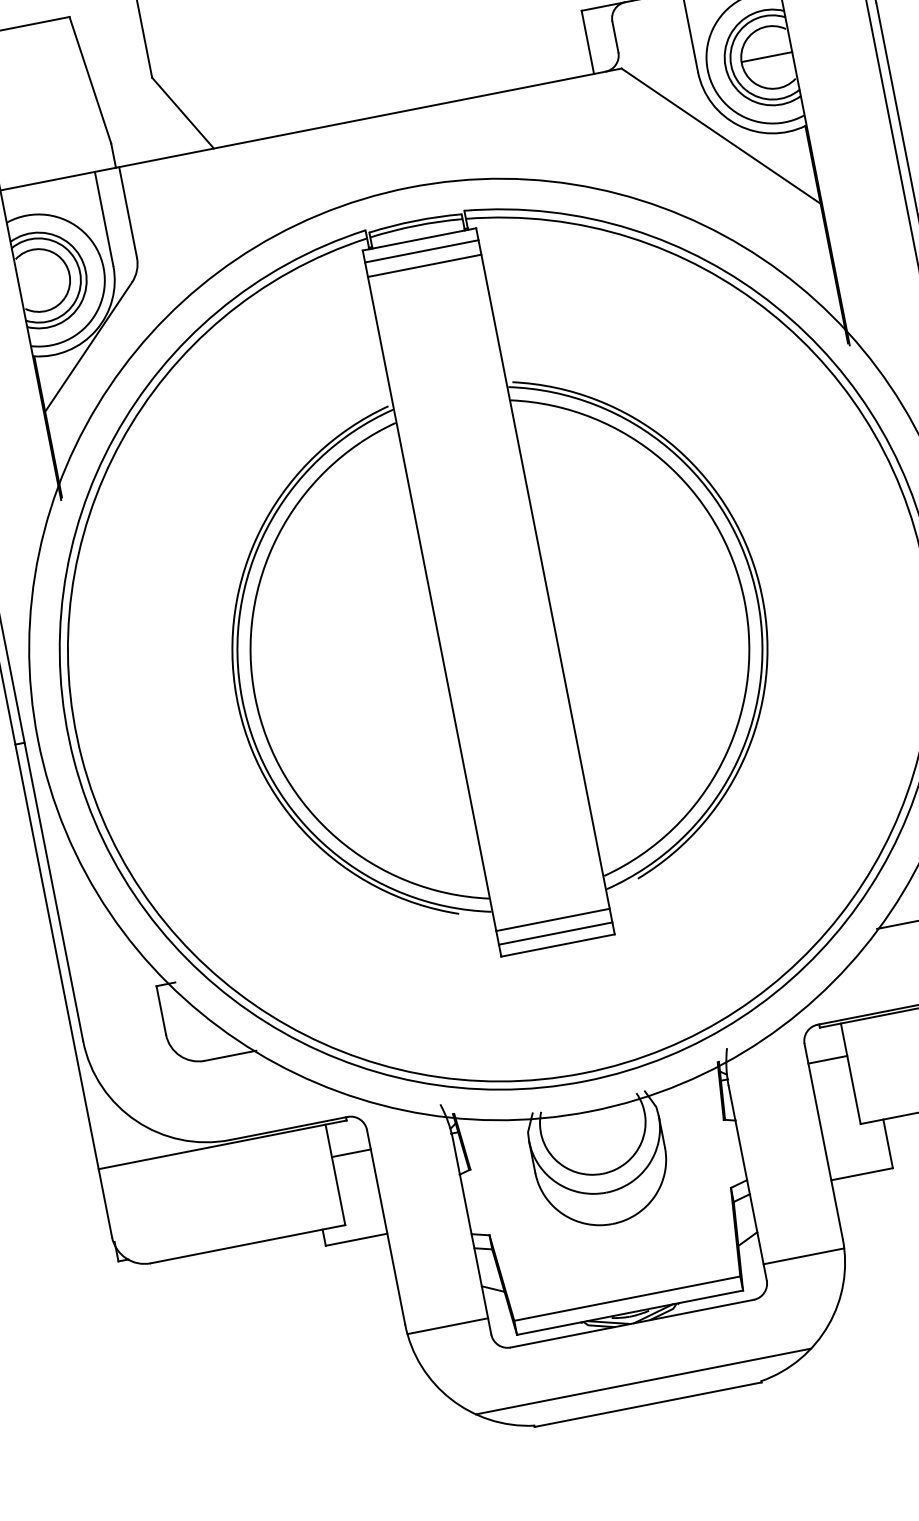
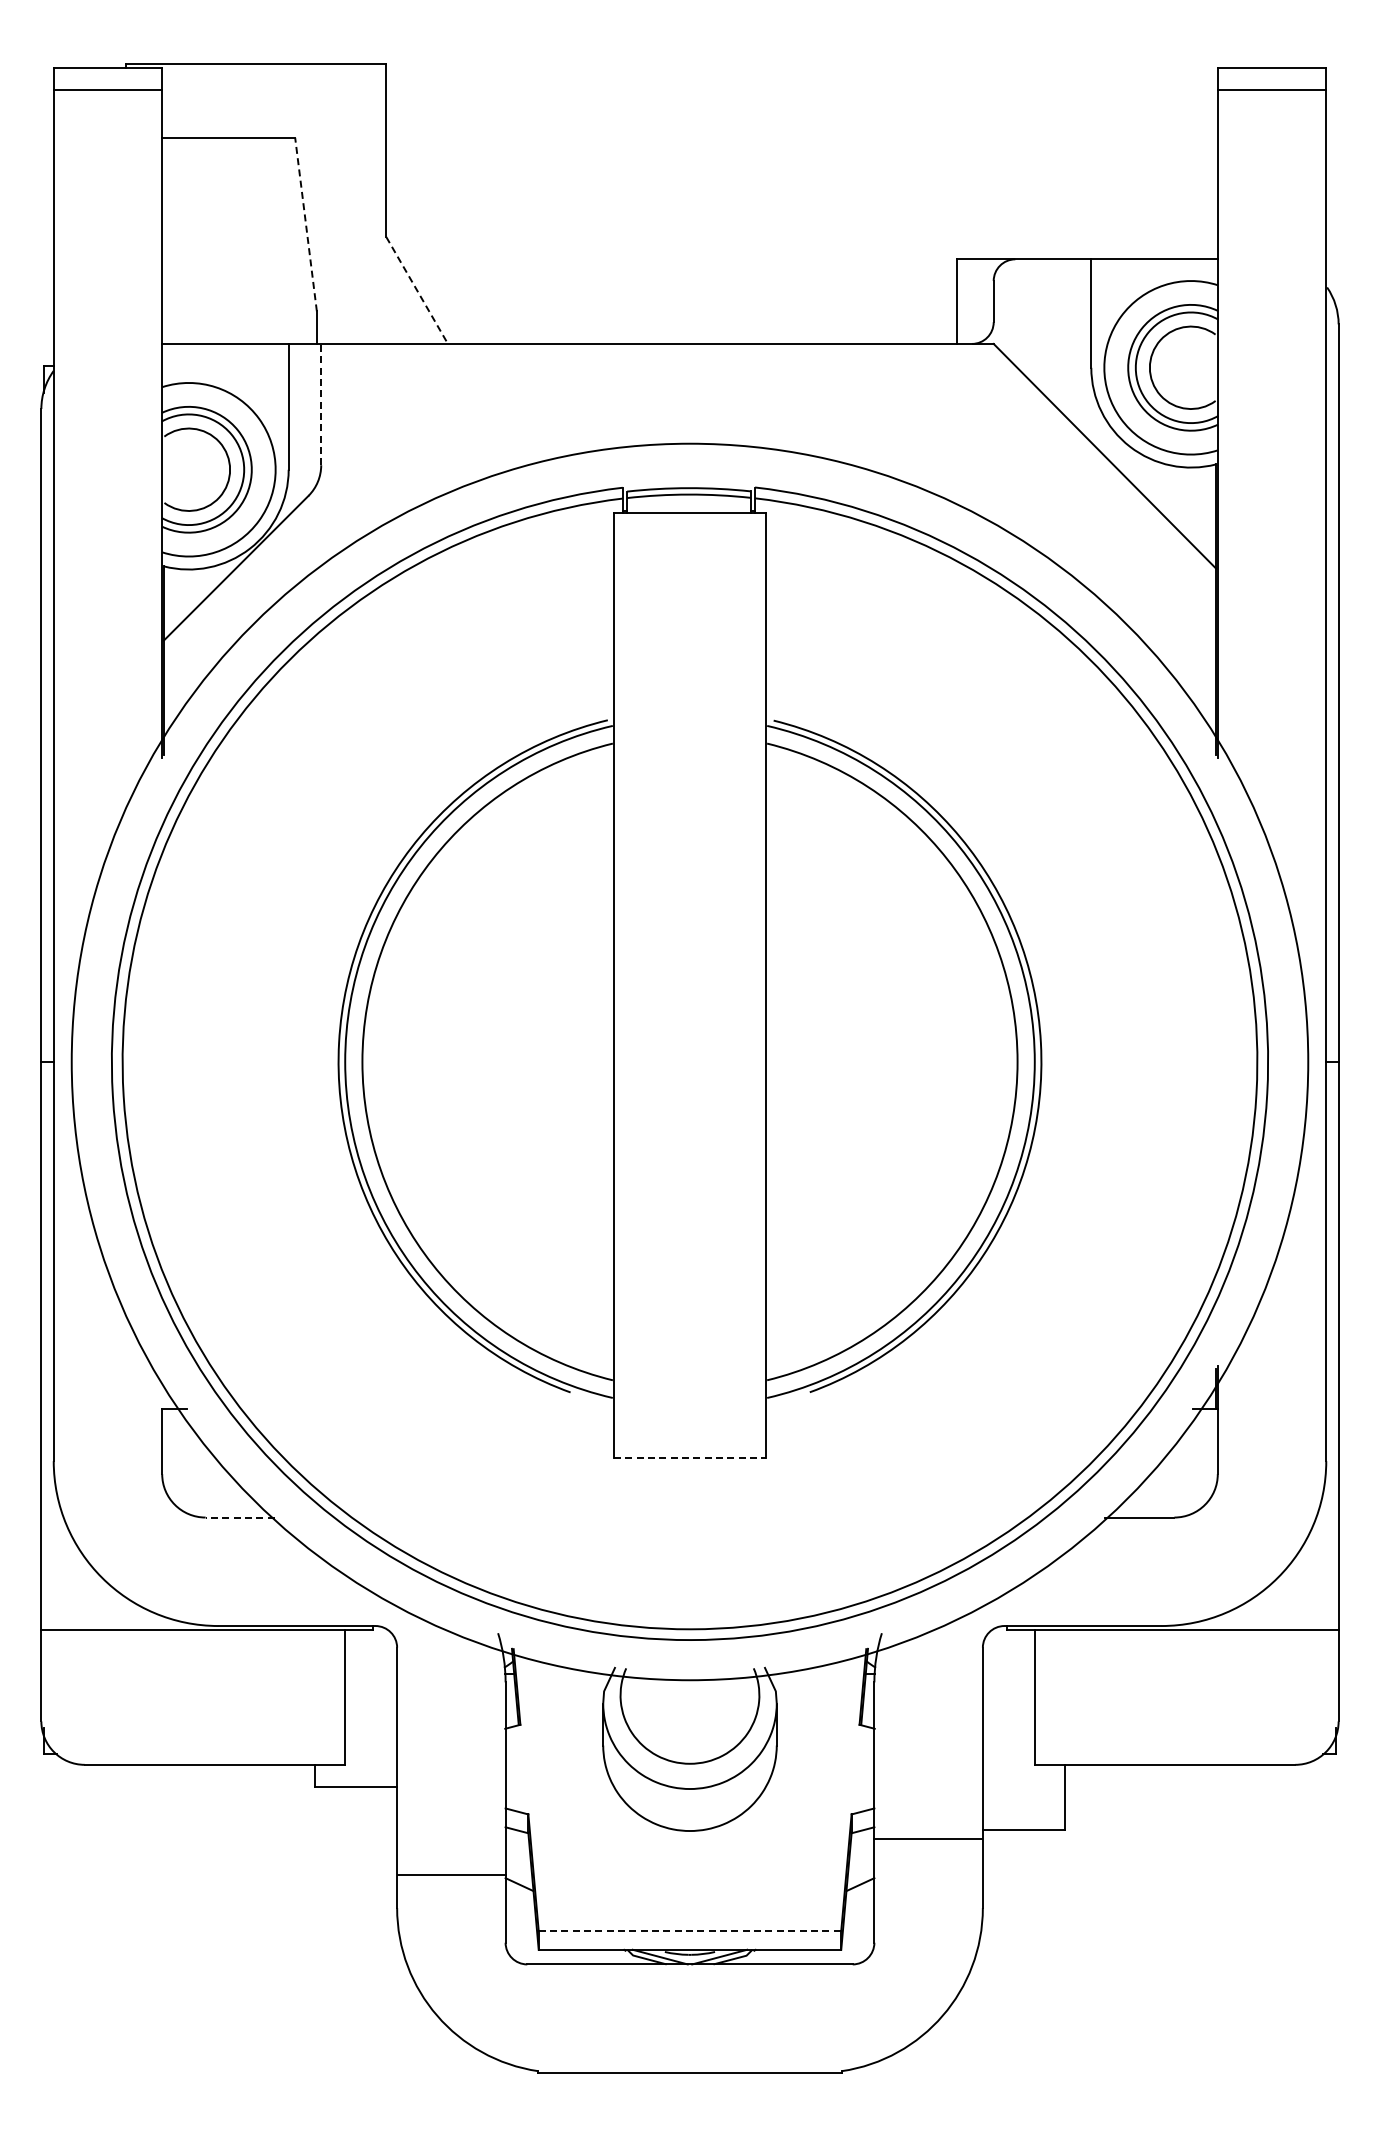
line: (766, 56) -> (1183, 365), removed
line: (89, 80) -> (305, 224), solid -> dashed
line: (183, 113) -> (417, 290), solid -> dashed
line: (128, 212) -> (321, 404), solid -> dashed
line: (421, 251) -> (689, 529), removed
line: (424, 265) -> (689, 548), removed
line: (552, 919) -> (689, 1423), removed
line: (555, 933) -> (689, 1442), removed
line: (558, 945) -> (690, 1458), solid -> dashed
line: (230, 1055) -> (239, 1517), solid -> dashed
line: (827, 1059) -> (1008, 1673), removed
line: (351, 1153) -> (371, 1673), removed
line: (804, 1256) -> (928, 1839), moved
line: (627, 1298) -> (690, 1930), solid -> dashed
line: (447, 1326) -> (451, 1875), moved
line: (643, 1381) -> (689, 2041), removed

